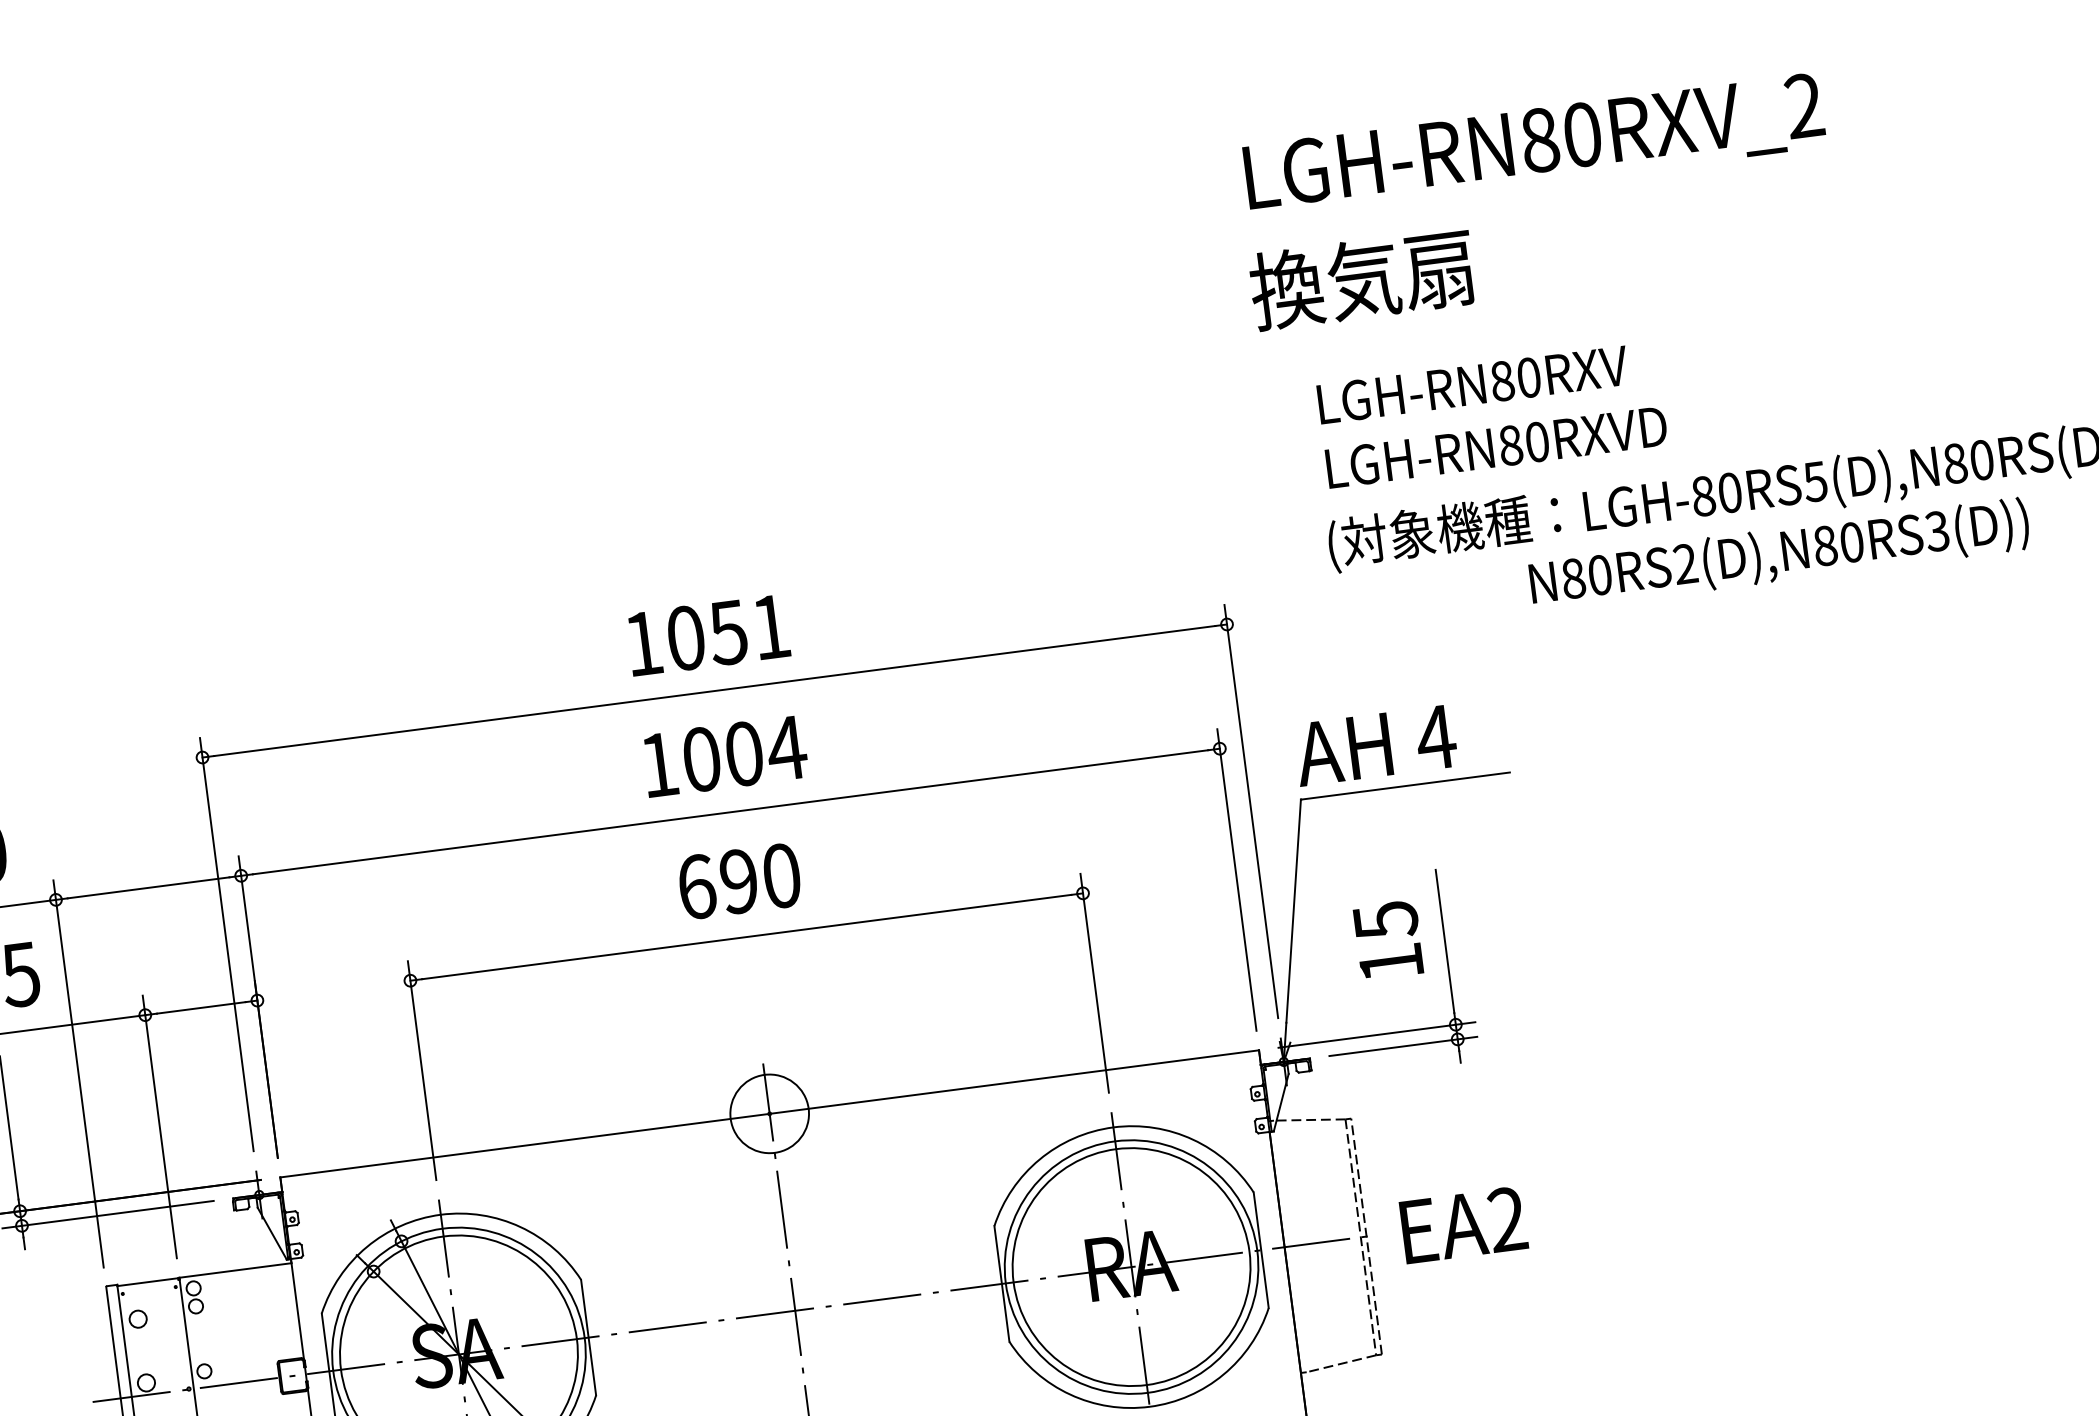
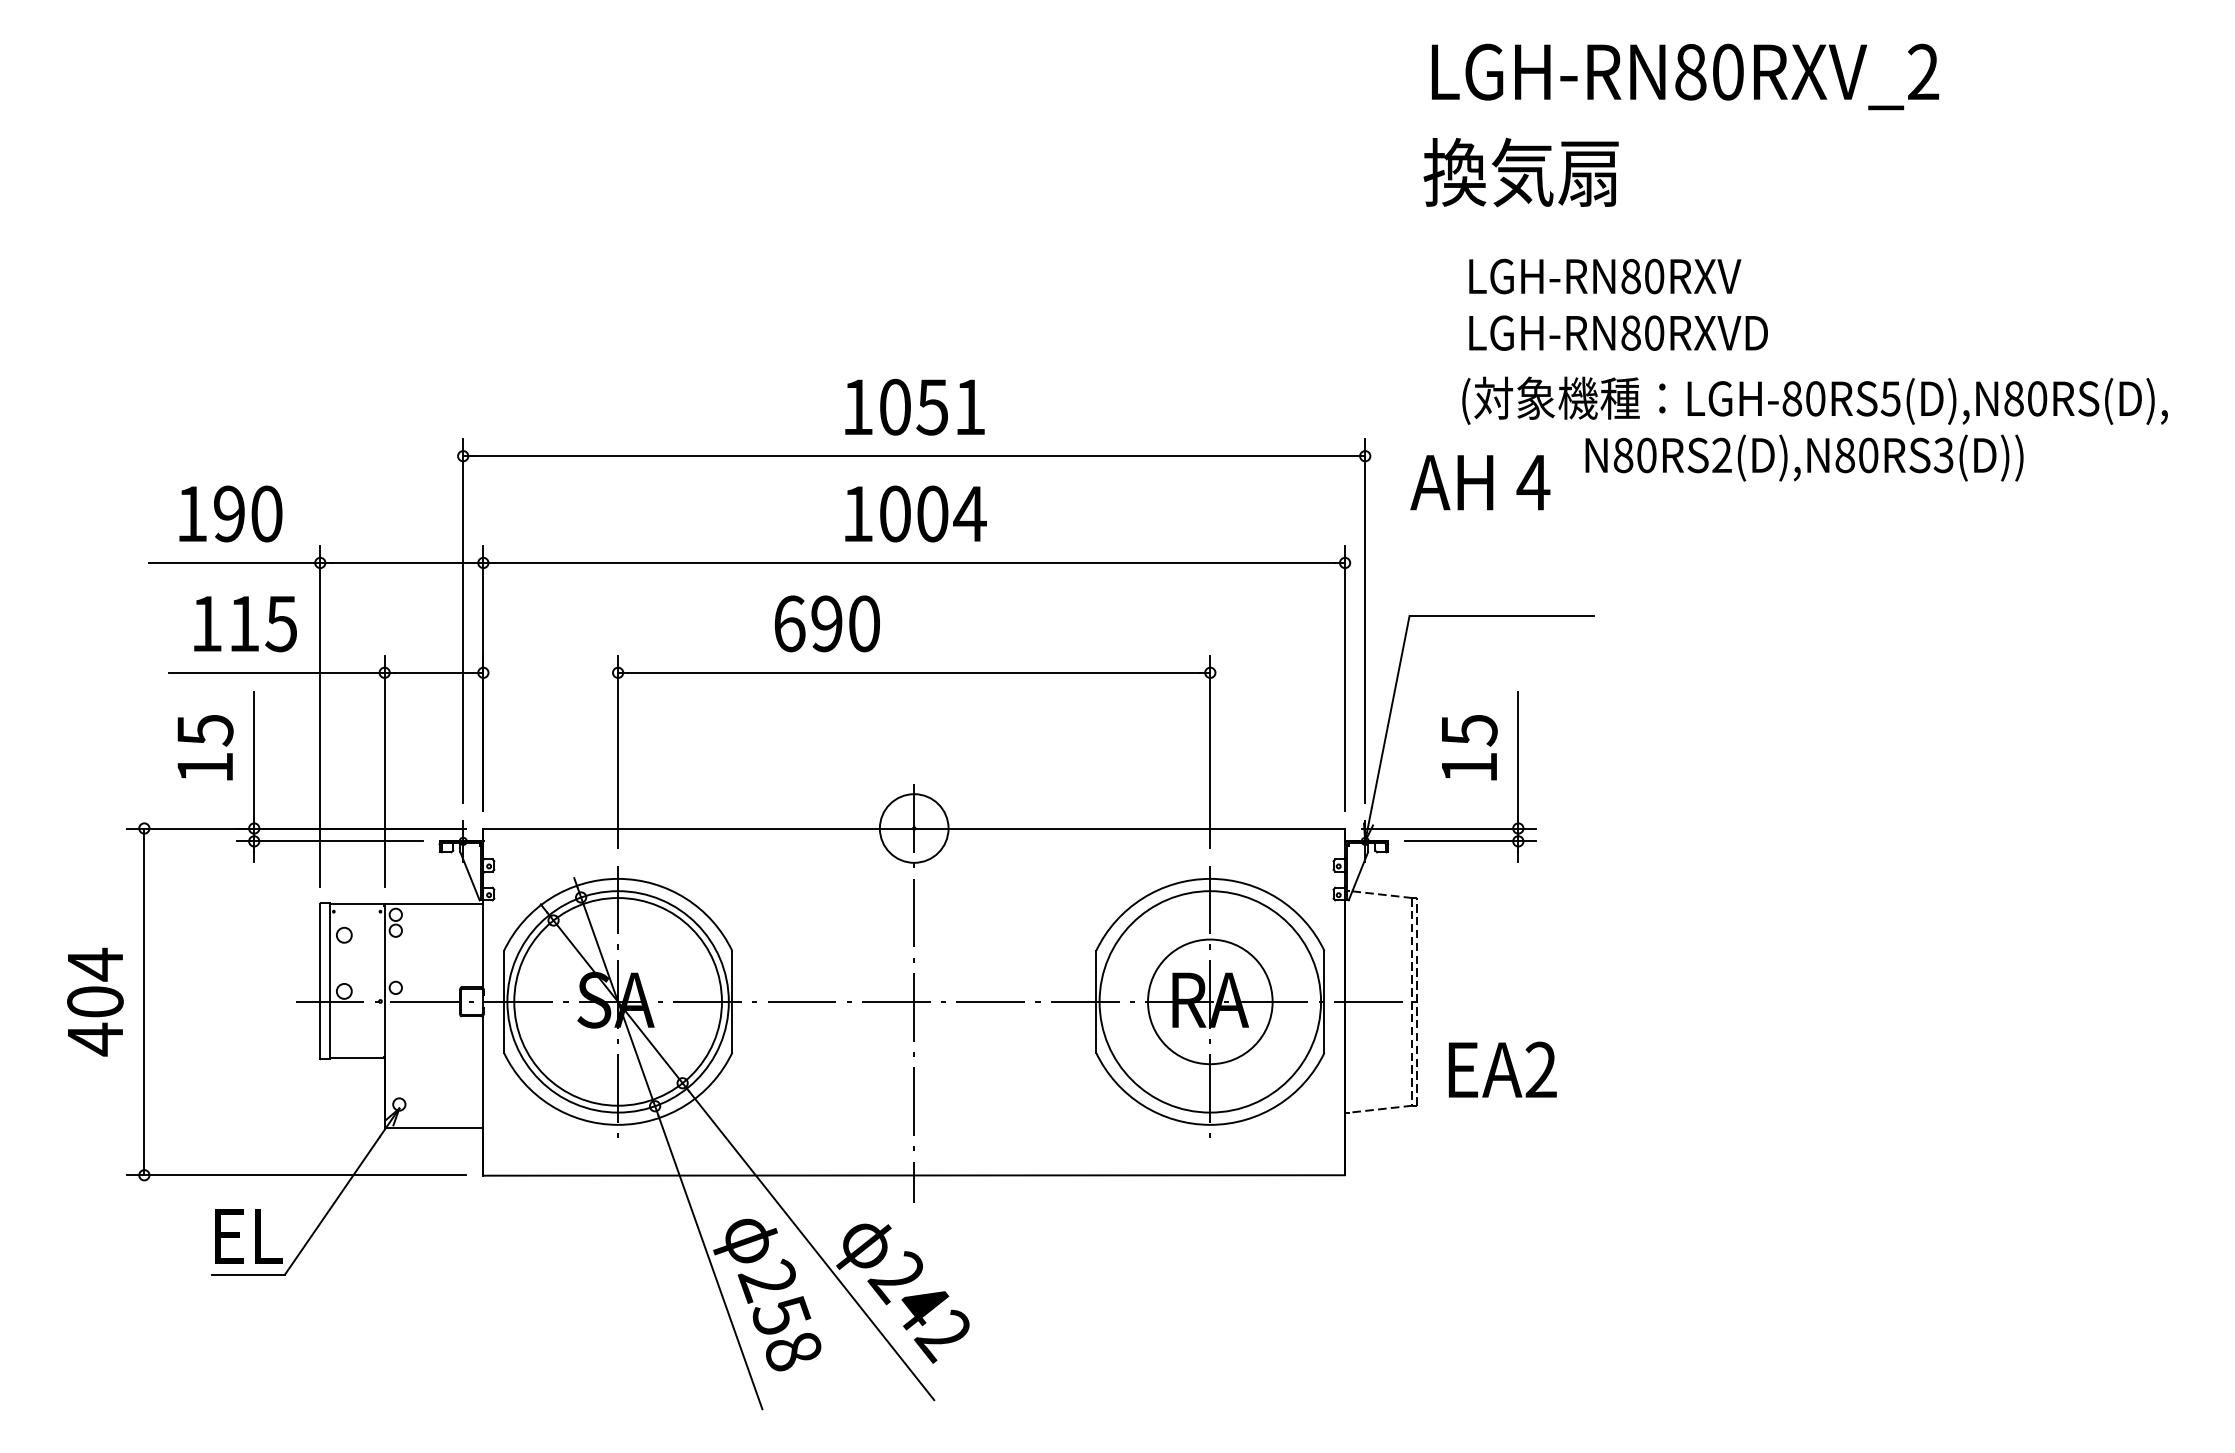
text: (1779, 554) -> (1804, 457), moved
text: (1375, 745) -> (1480, 482), moved
text: (738, 881) -> (826, 623), moved
text: (1463, 1224) -> (1502, 1069), moved
circle: (1131, 1266) -> (1210, 1001), size x0.6

